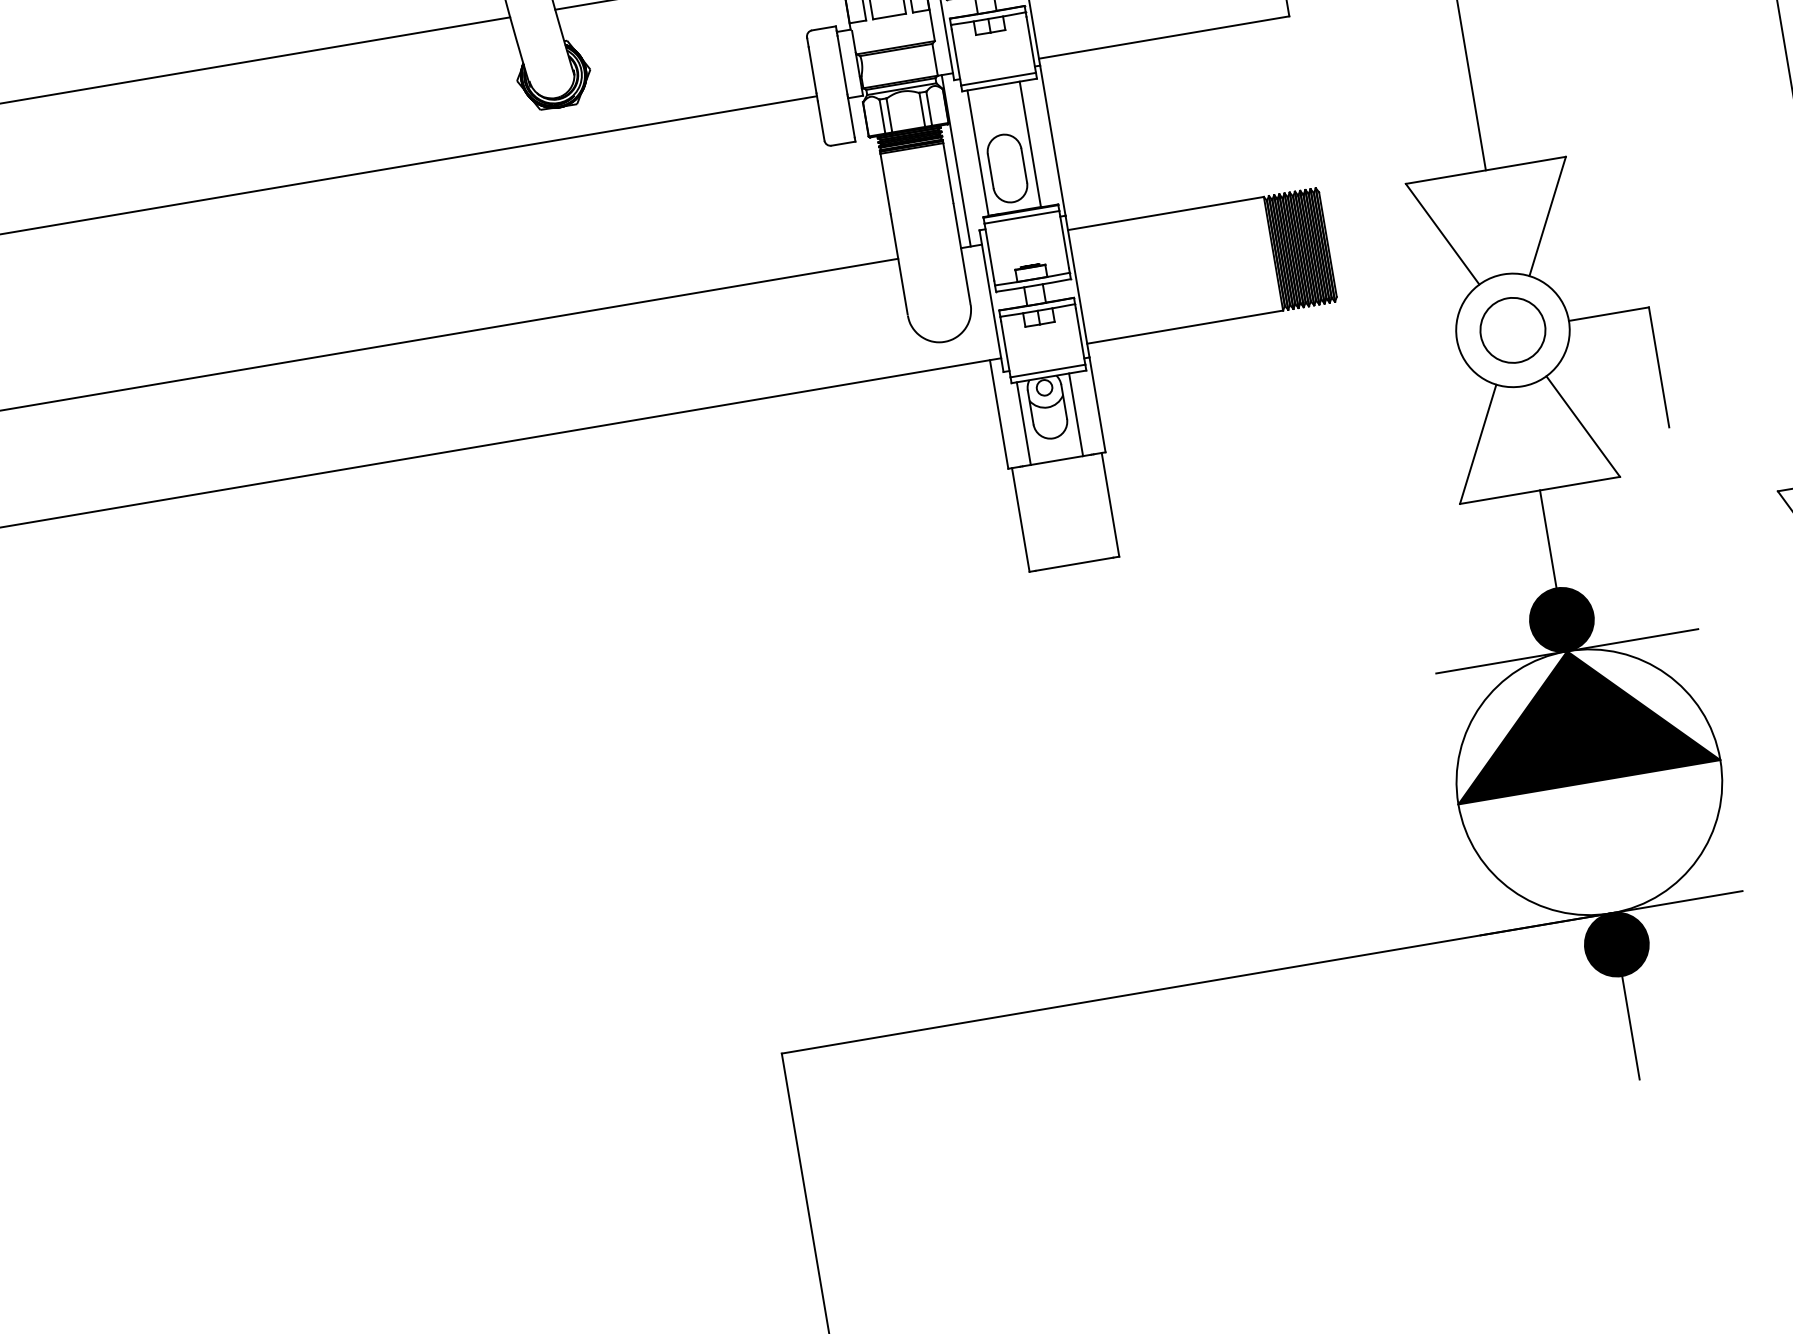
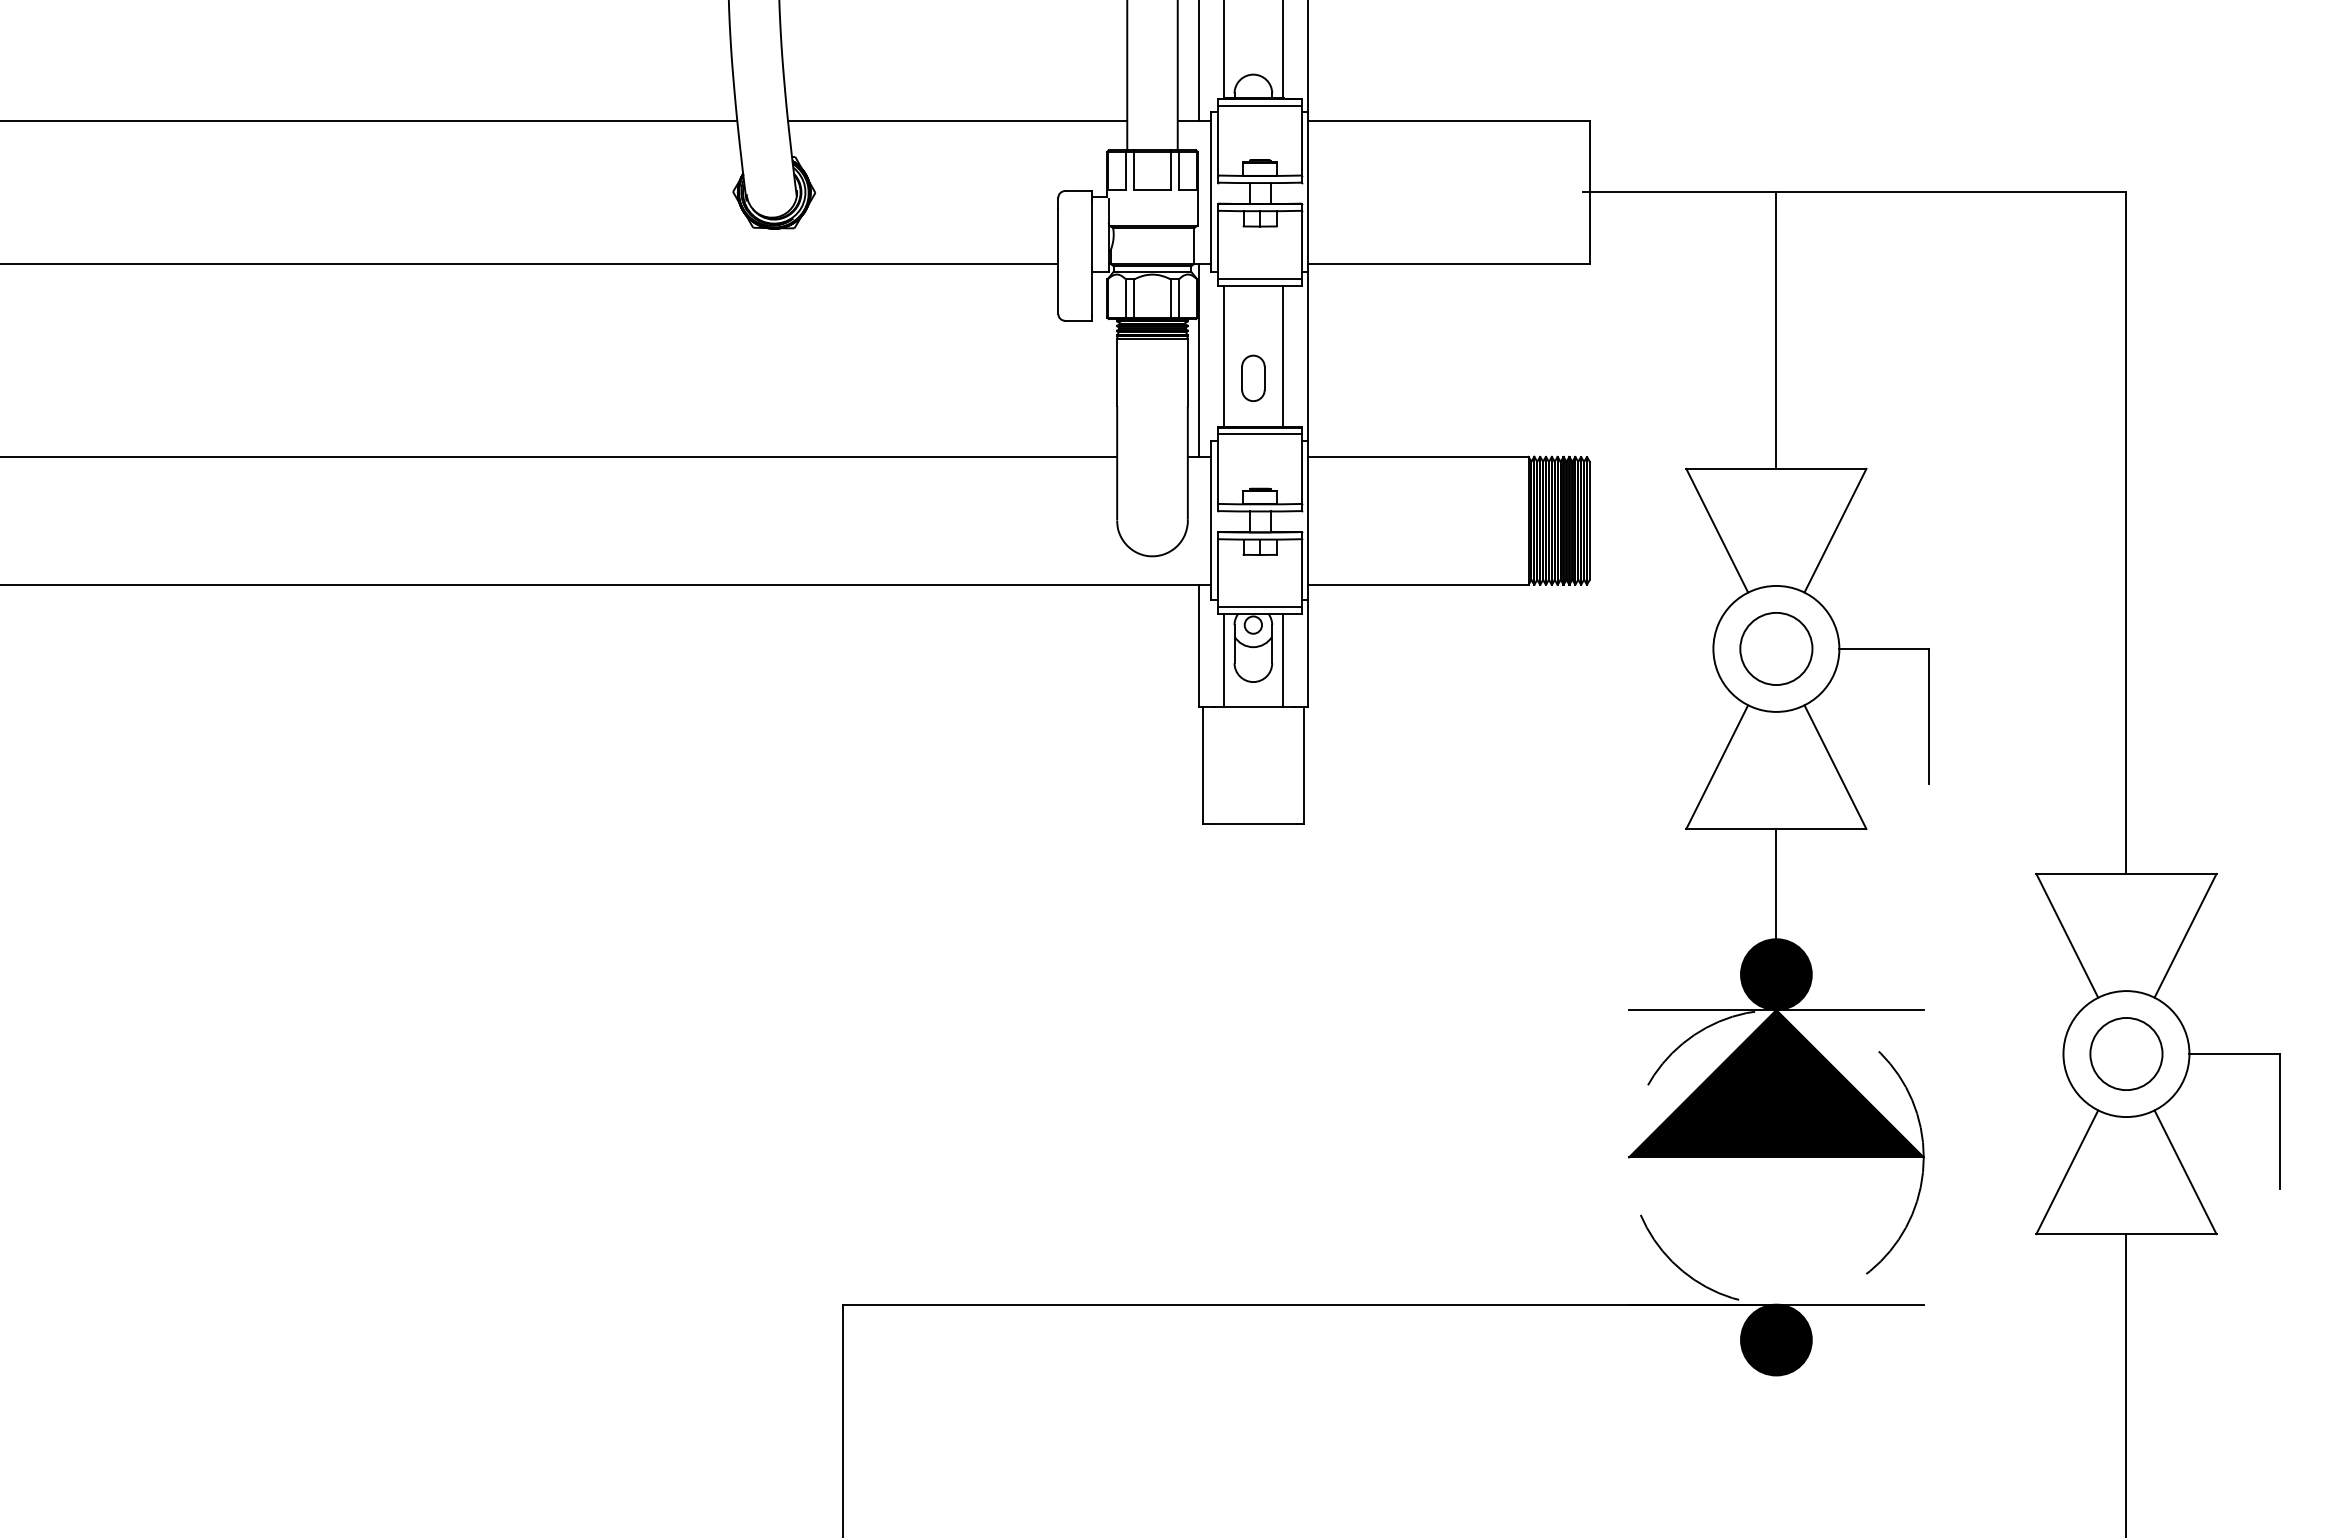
part: (1007, 168) -> (1253, 378), size x0.6
circle: (1589, 782) -> (1776, 1157), solid -> dashed
line: (1630, 1027) -> (1776, 1433), removed

